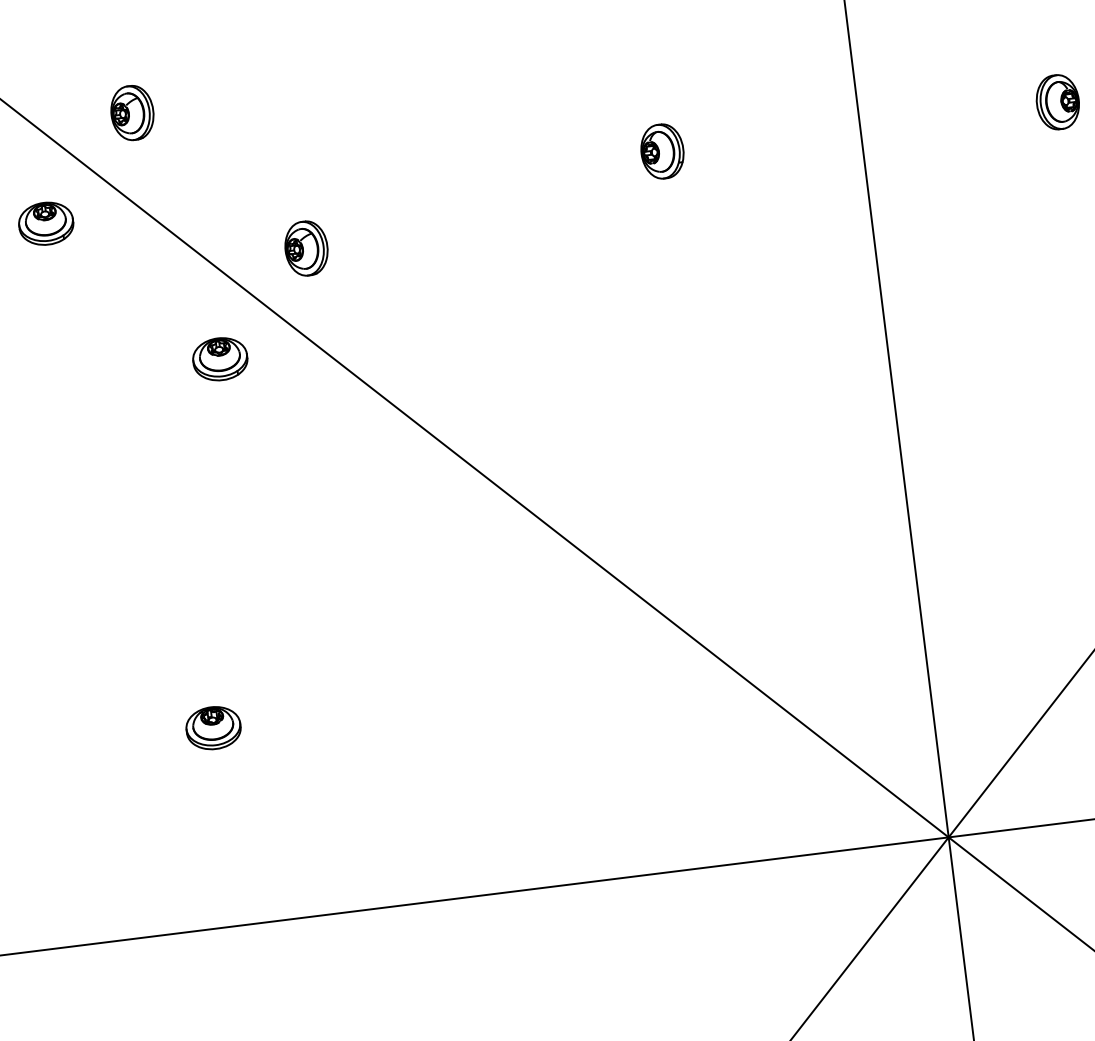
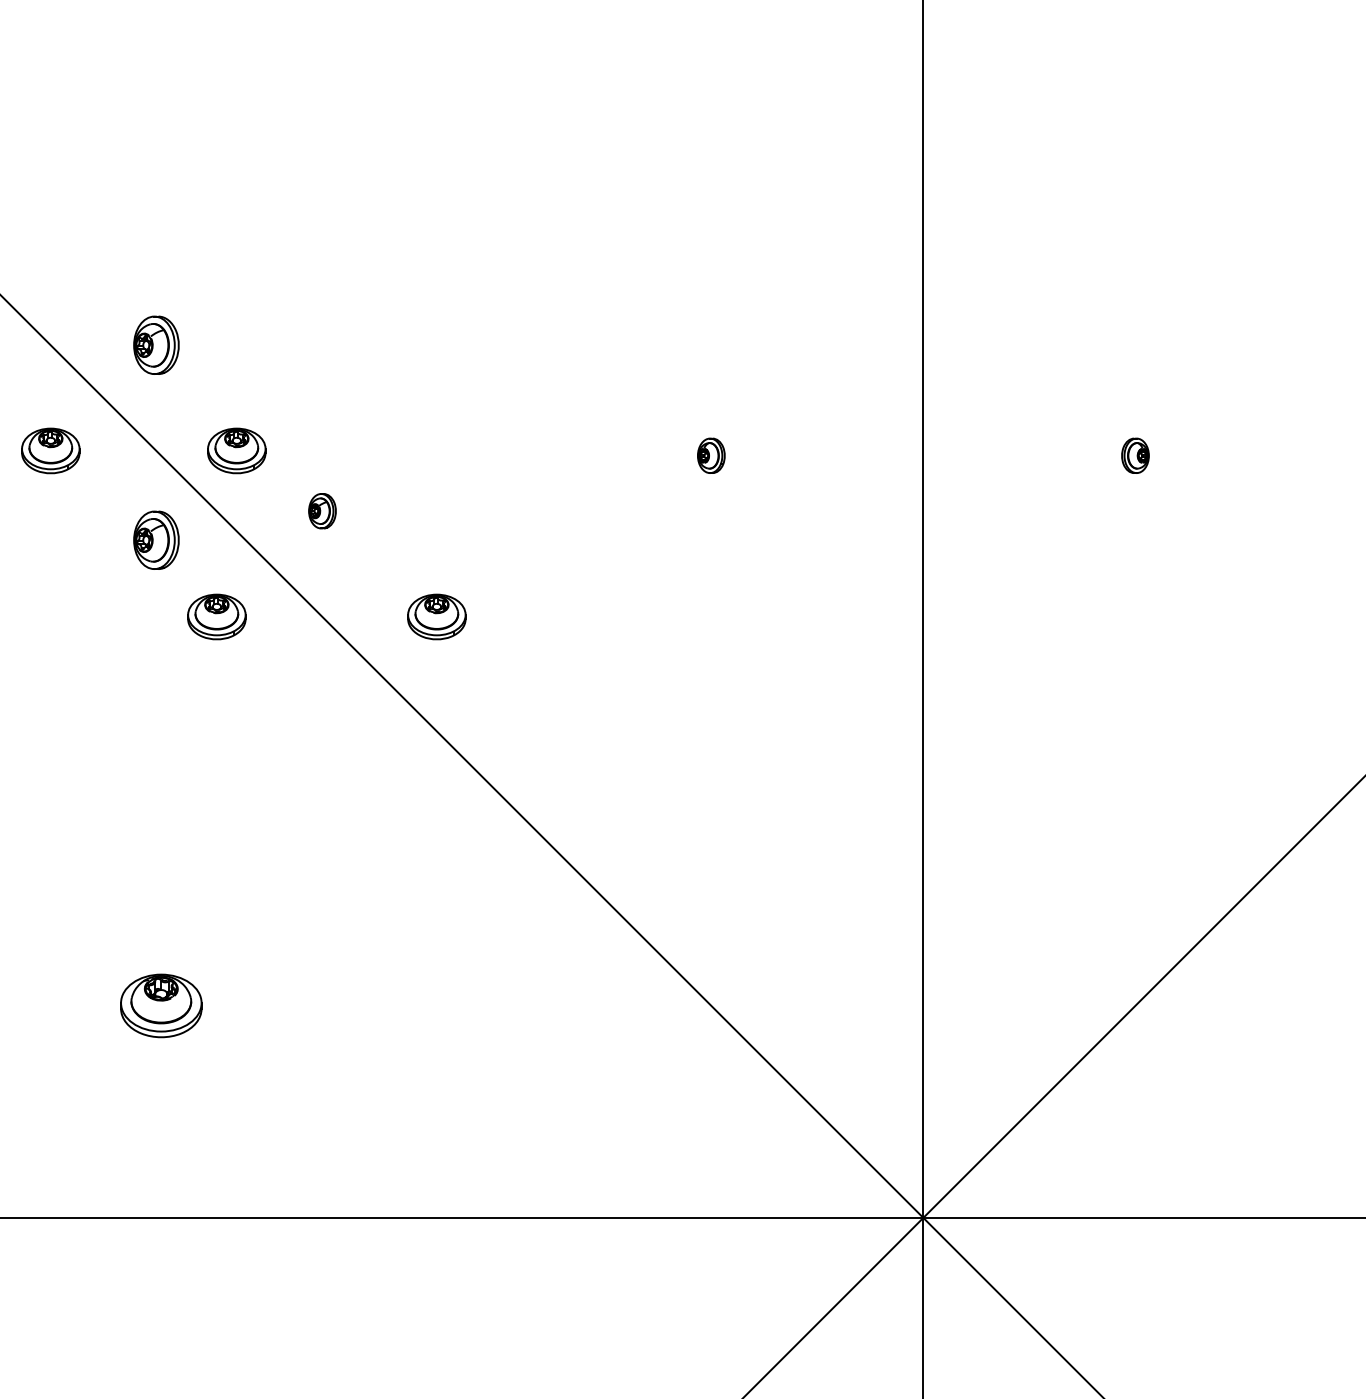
part: (1057, 102) -> (1135, 455), size x0.6
part: (662, 151) -> (711, 455), size x0.6
part: (219, 201) -> (236, 450), added
part: (306, 247) -> (322, 510), size x0.6
part: (155, 294) -> (156, 539), added
part: (424, 333) -> (436, 616), added
part: (212, 727) -> (160, 1005), size x1.4

